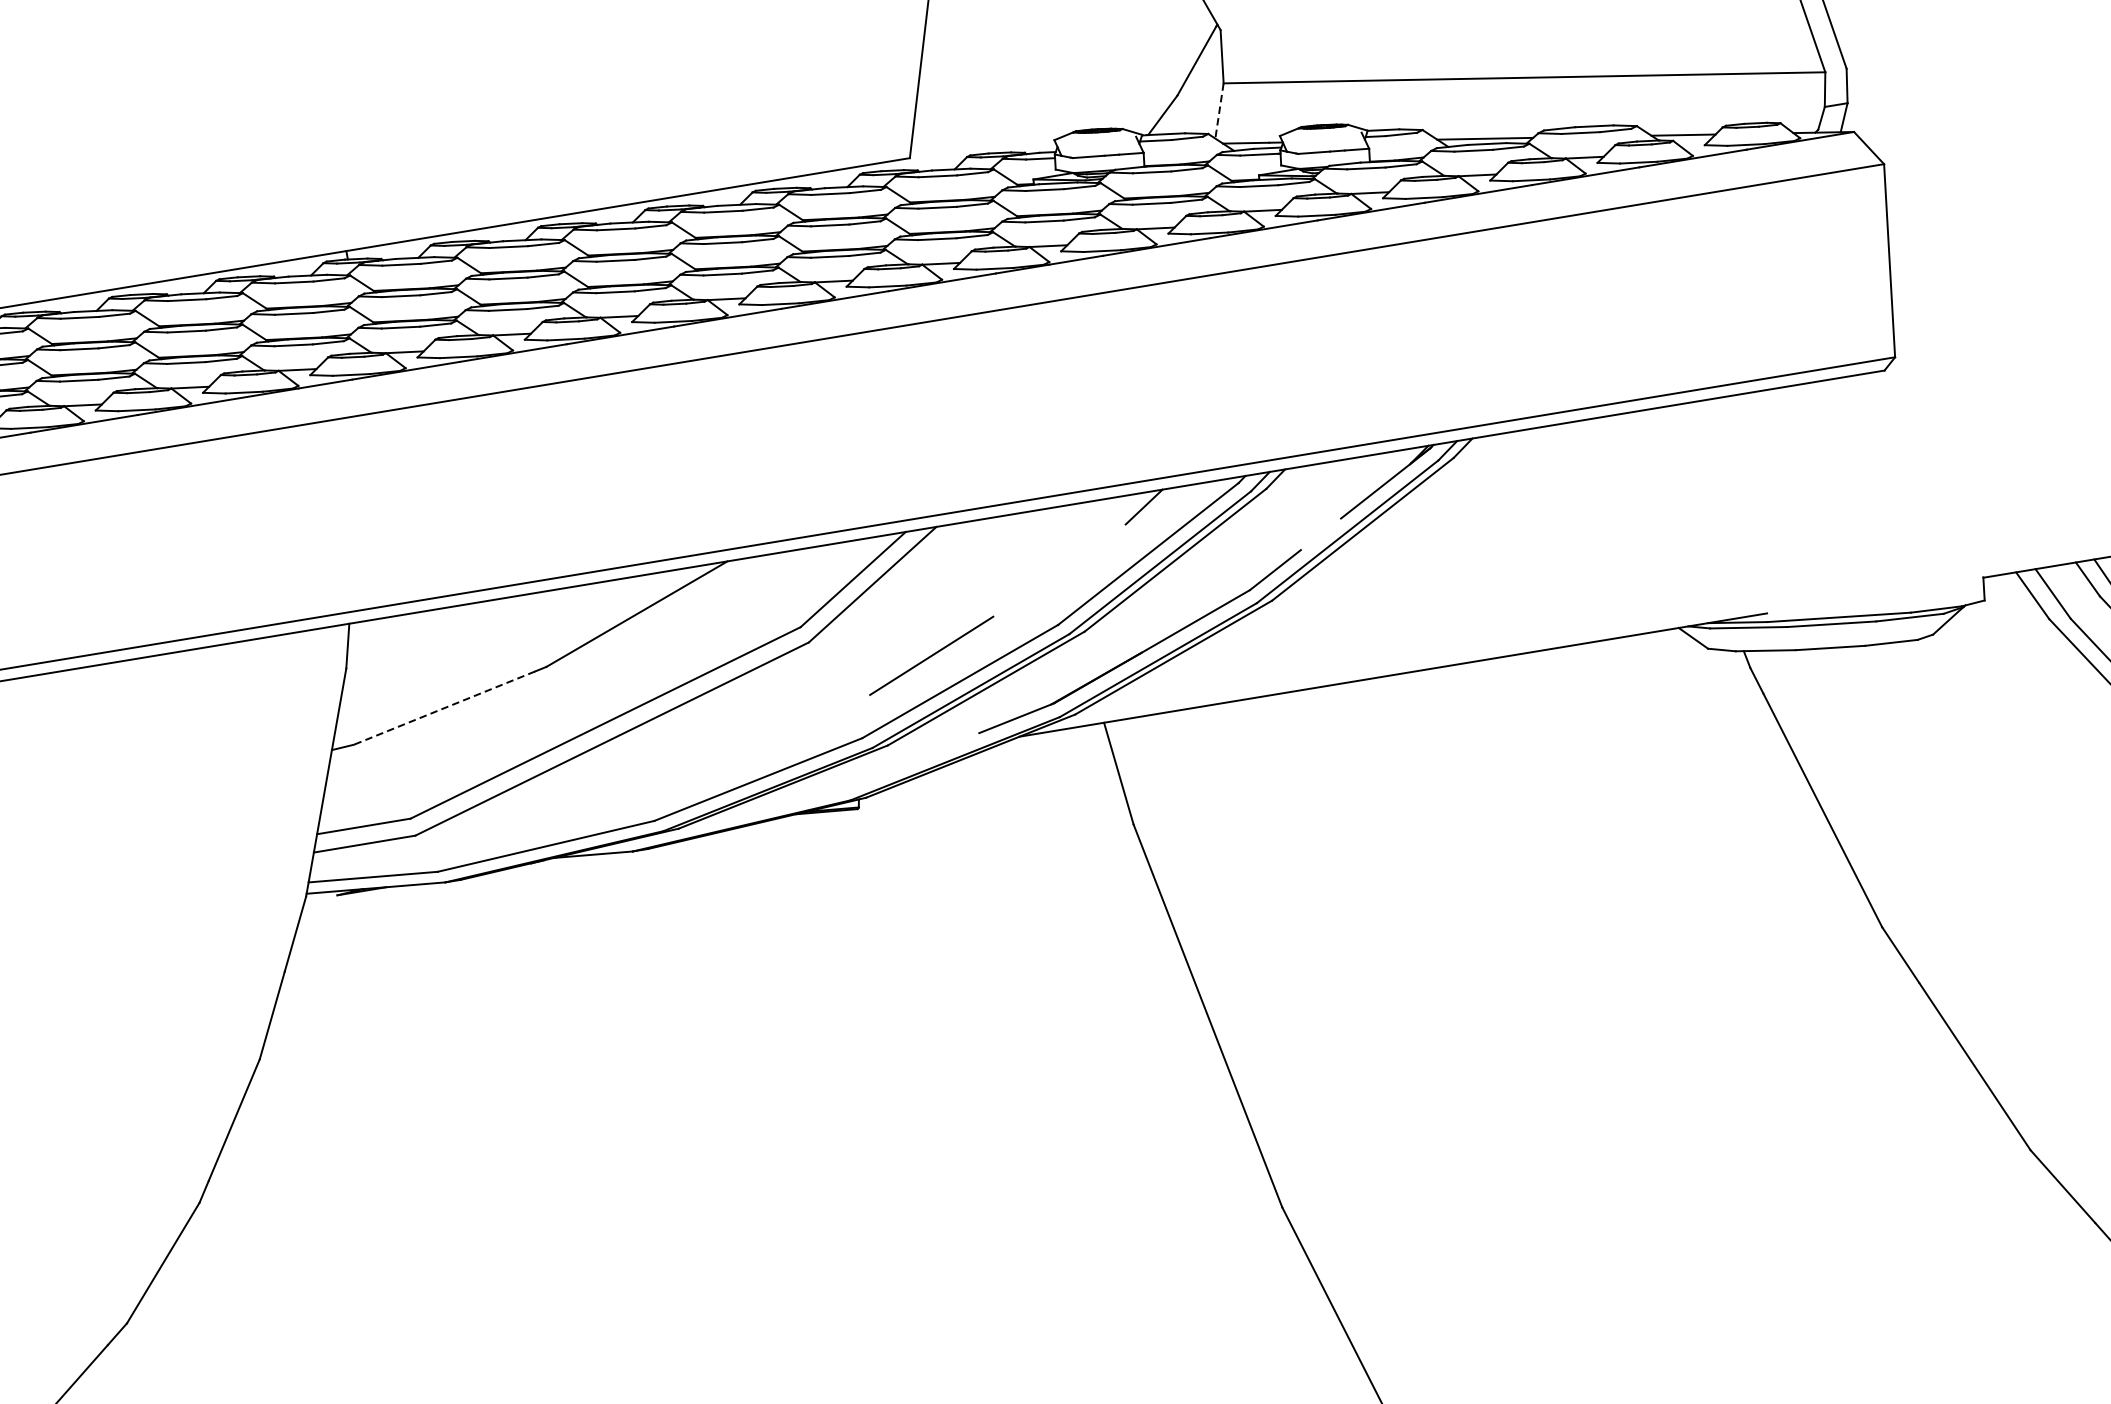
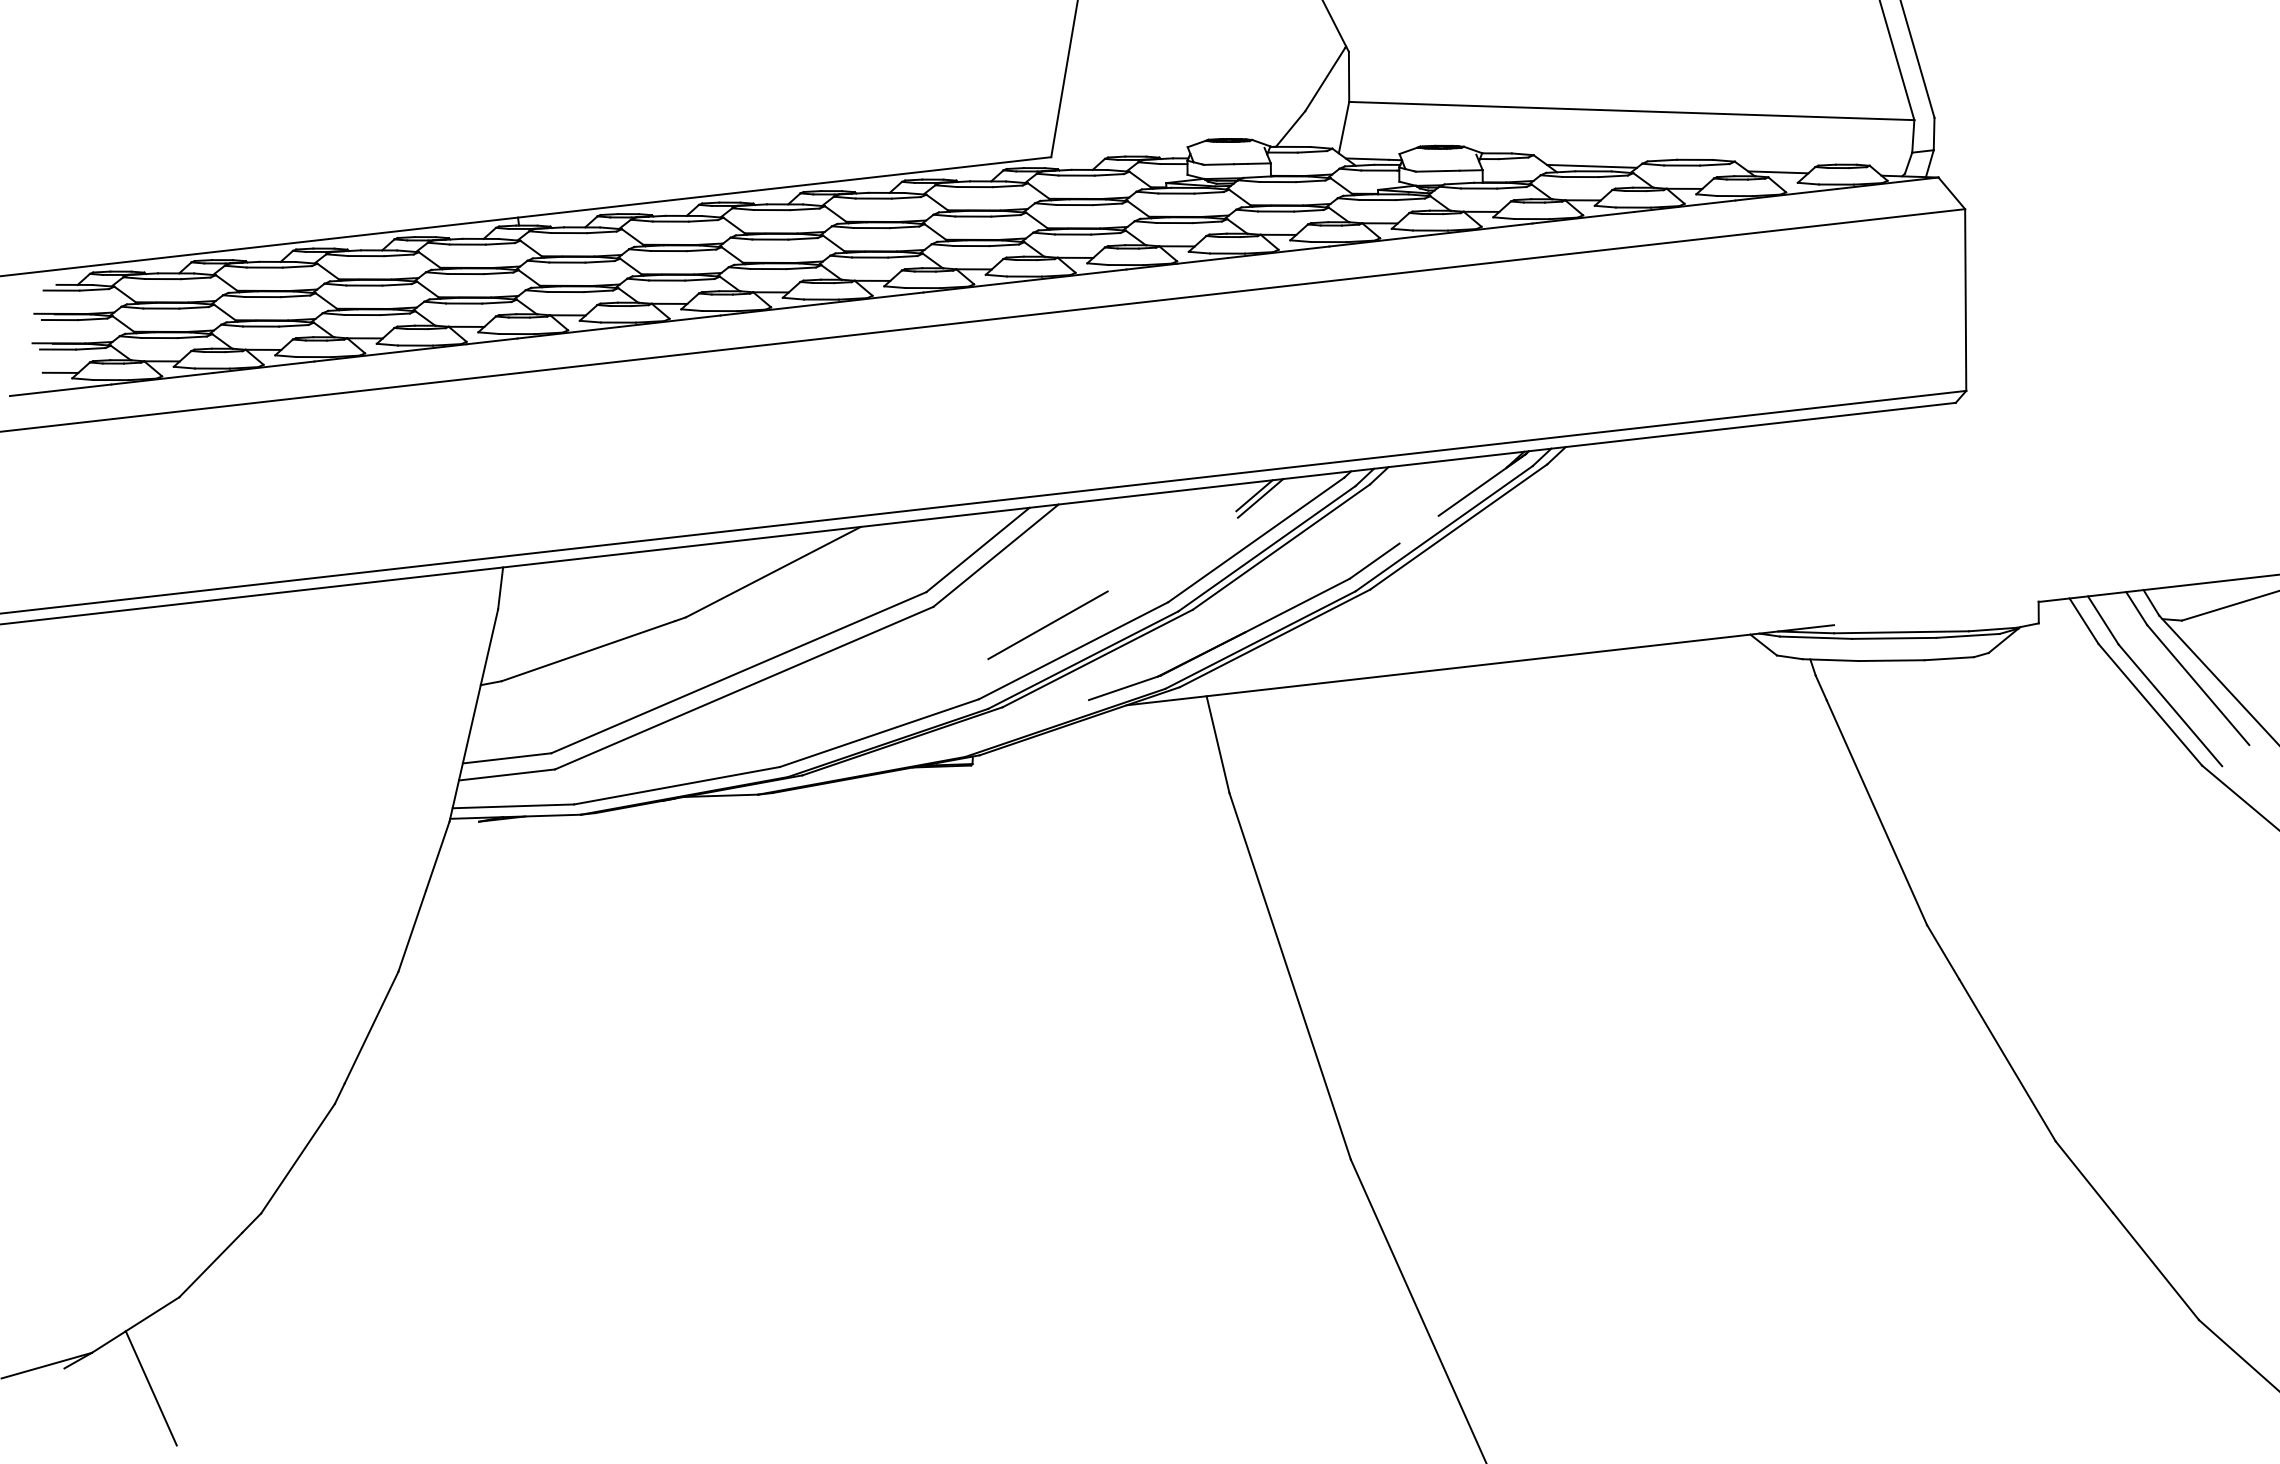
line: (1218, 111) -> (1343, 128), dashed -> solid
line: (1150, 509) -> (1260, 498), added
line: (444, 708) -> (588, 651), dashed -> solid

